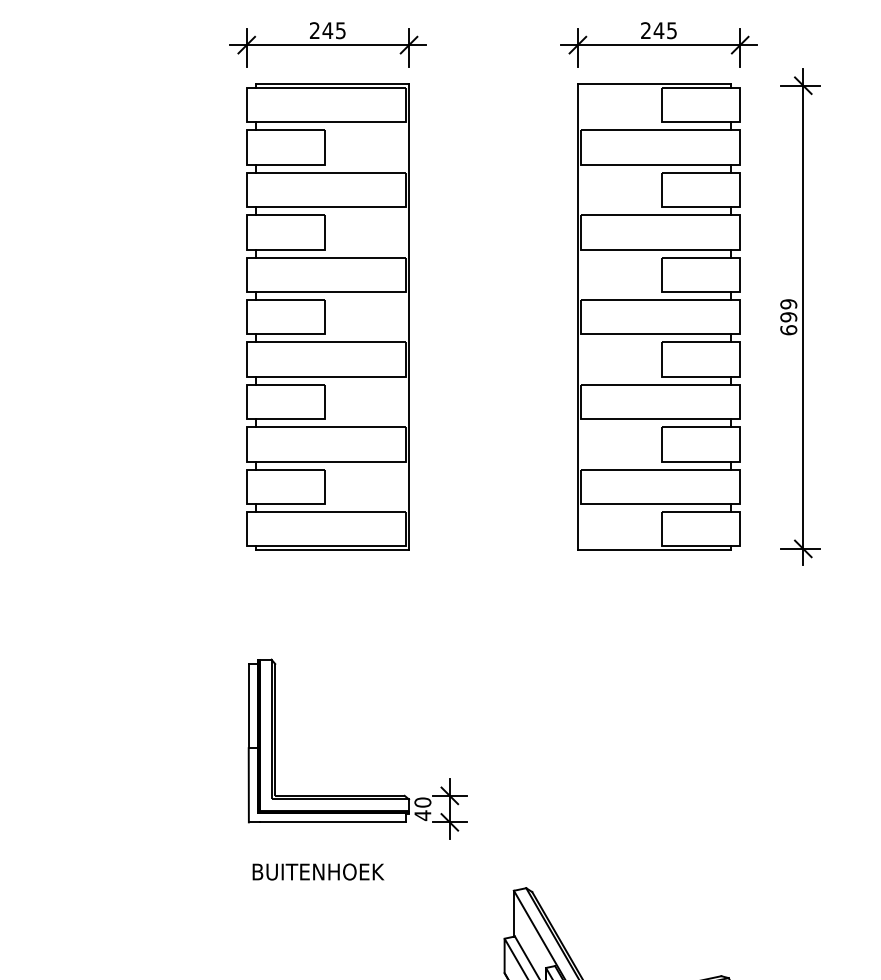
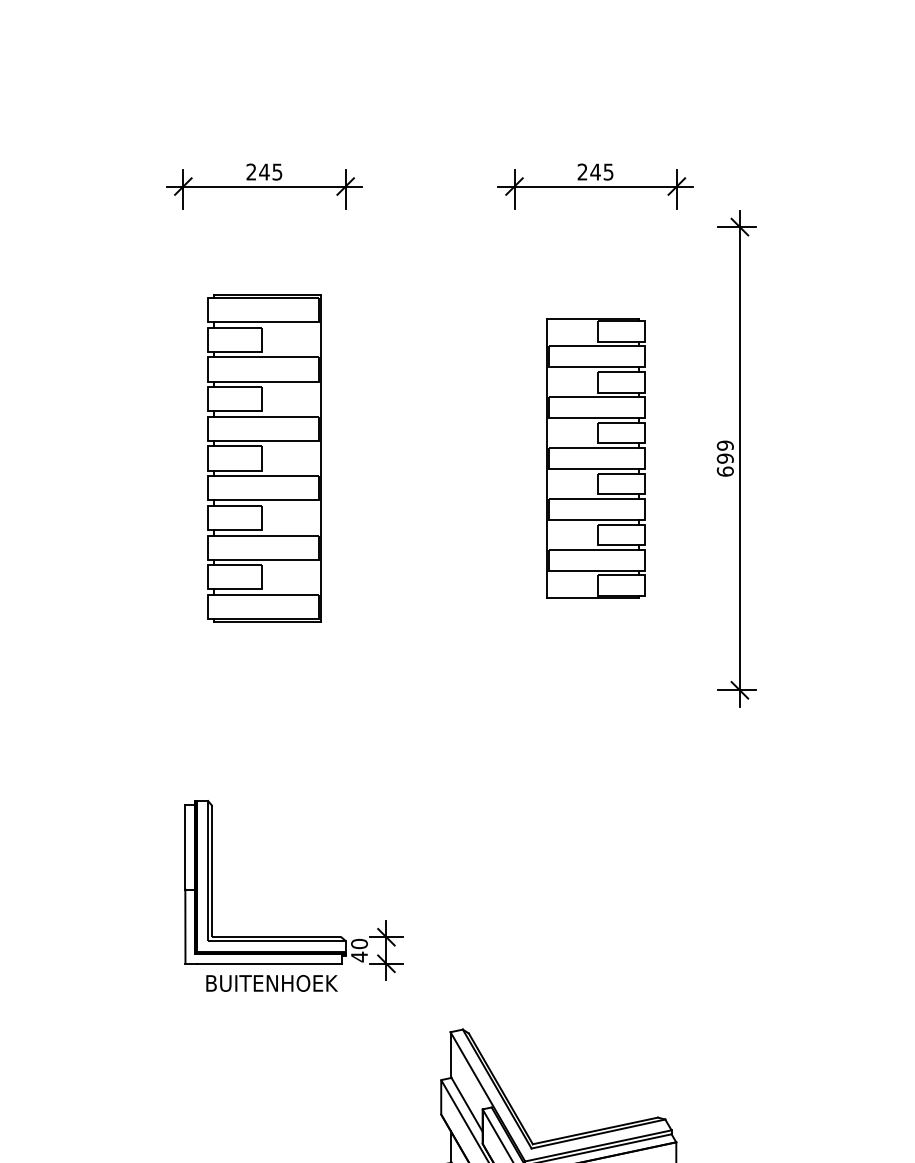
part: (327, 317) -> (264, 458), size x0.7
part: (658, 317) -> (595, 458), size x0.6
text: (317, 872) -> (271, 983), moved

